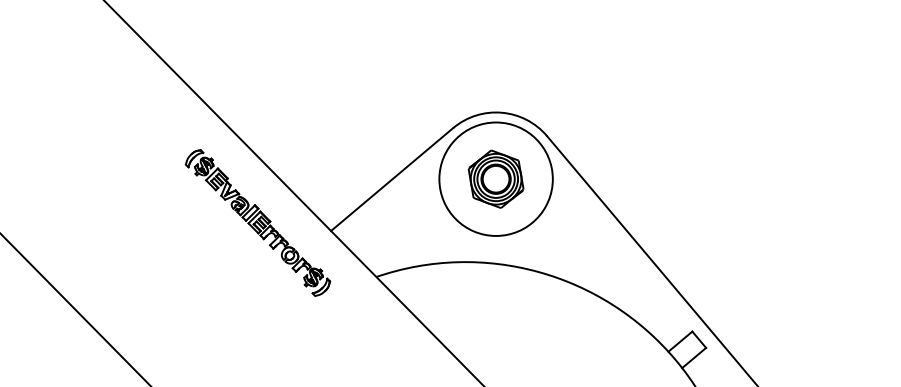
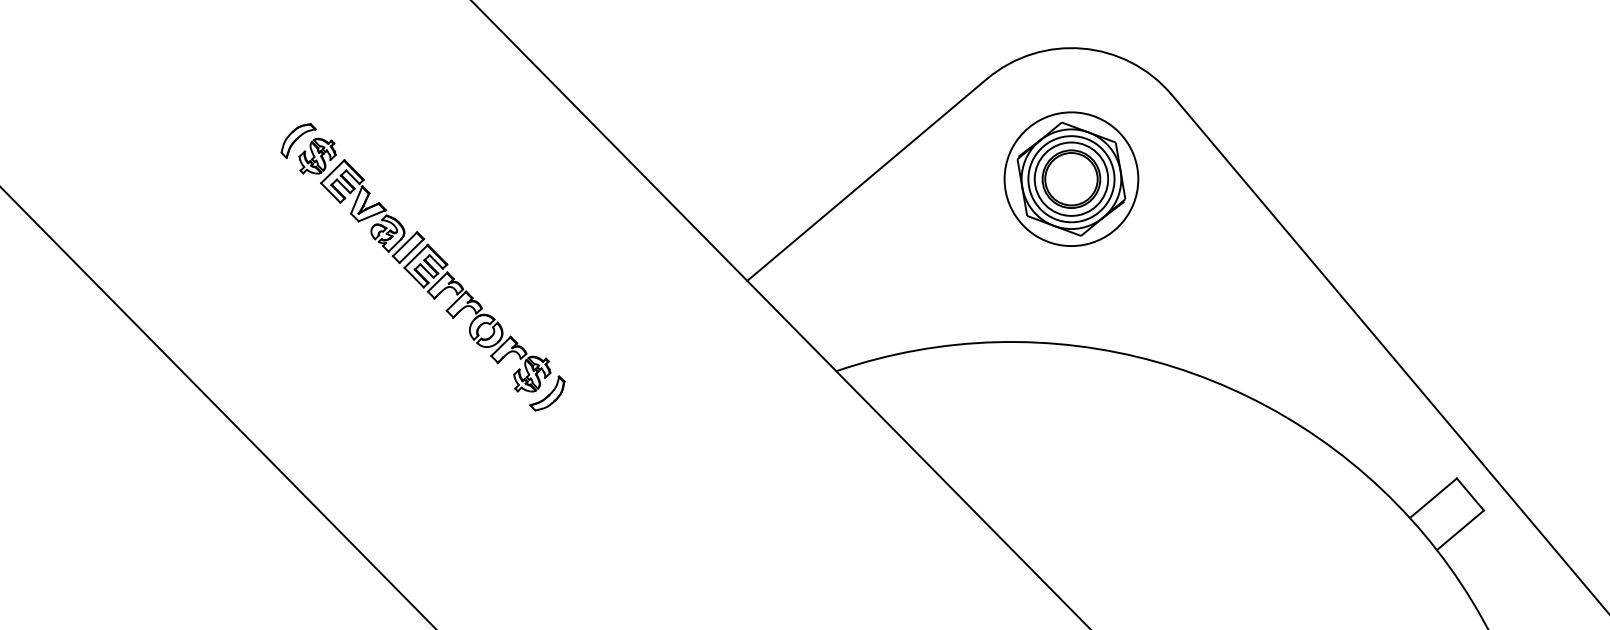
circle: (495, 178) -> (1070, 177), size x0.6
part: (257, 222) -> (422, 266), moved

